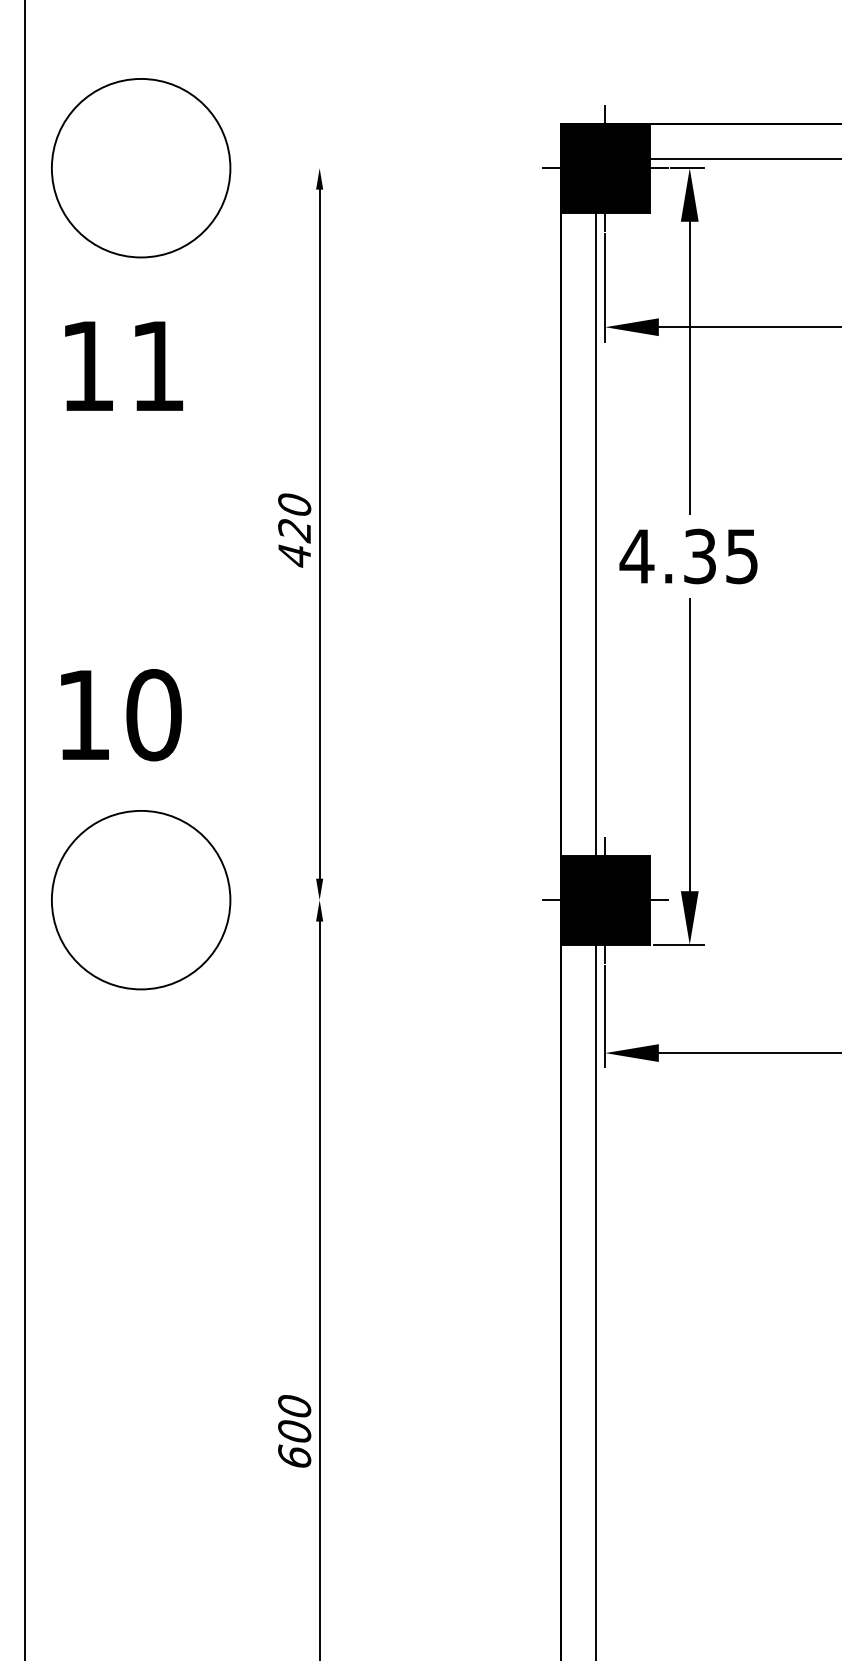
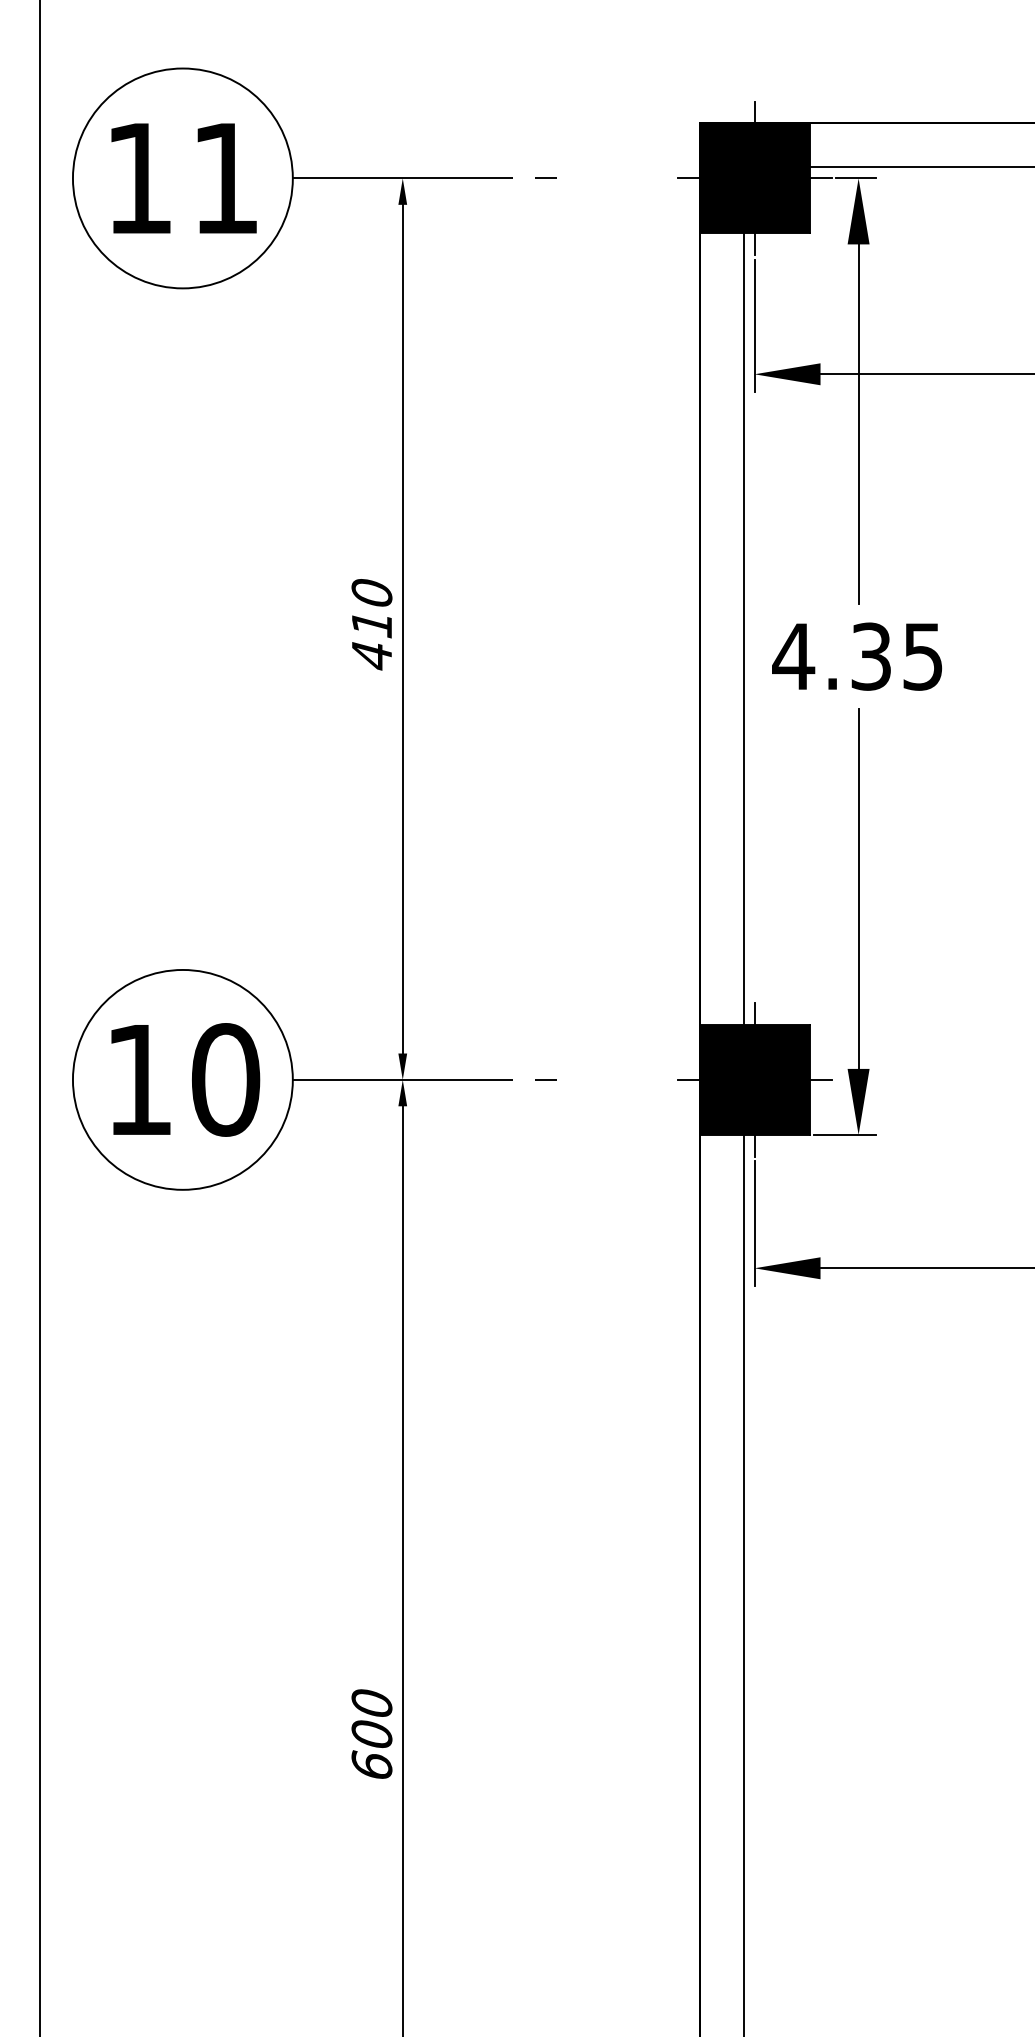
line: (337, 168) -> (424, 178), added
text: (123, 365) -> (183, 177), moved
text: (294, 531) -> (371, 625), 420 -> 410
text: (121, 715) -> (185, 1080), moved
line: (337, 900) -> (424, 1080), added

